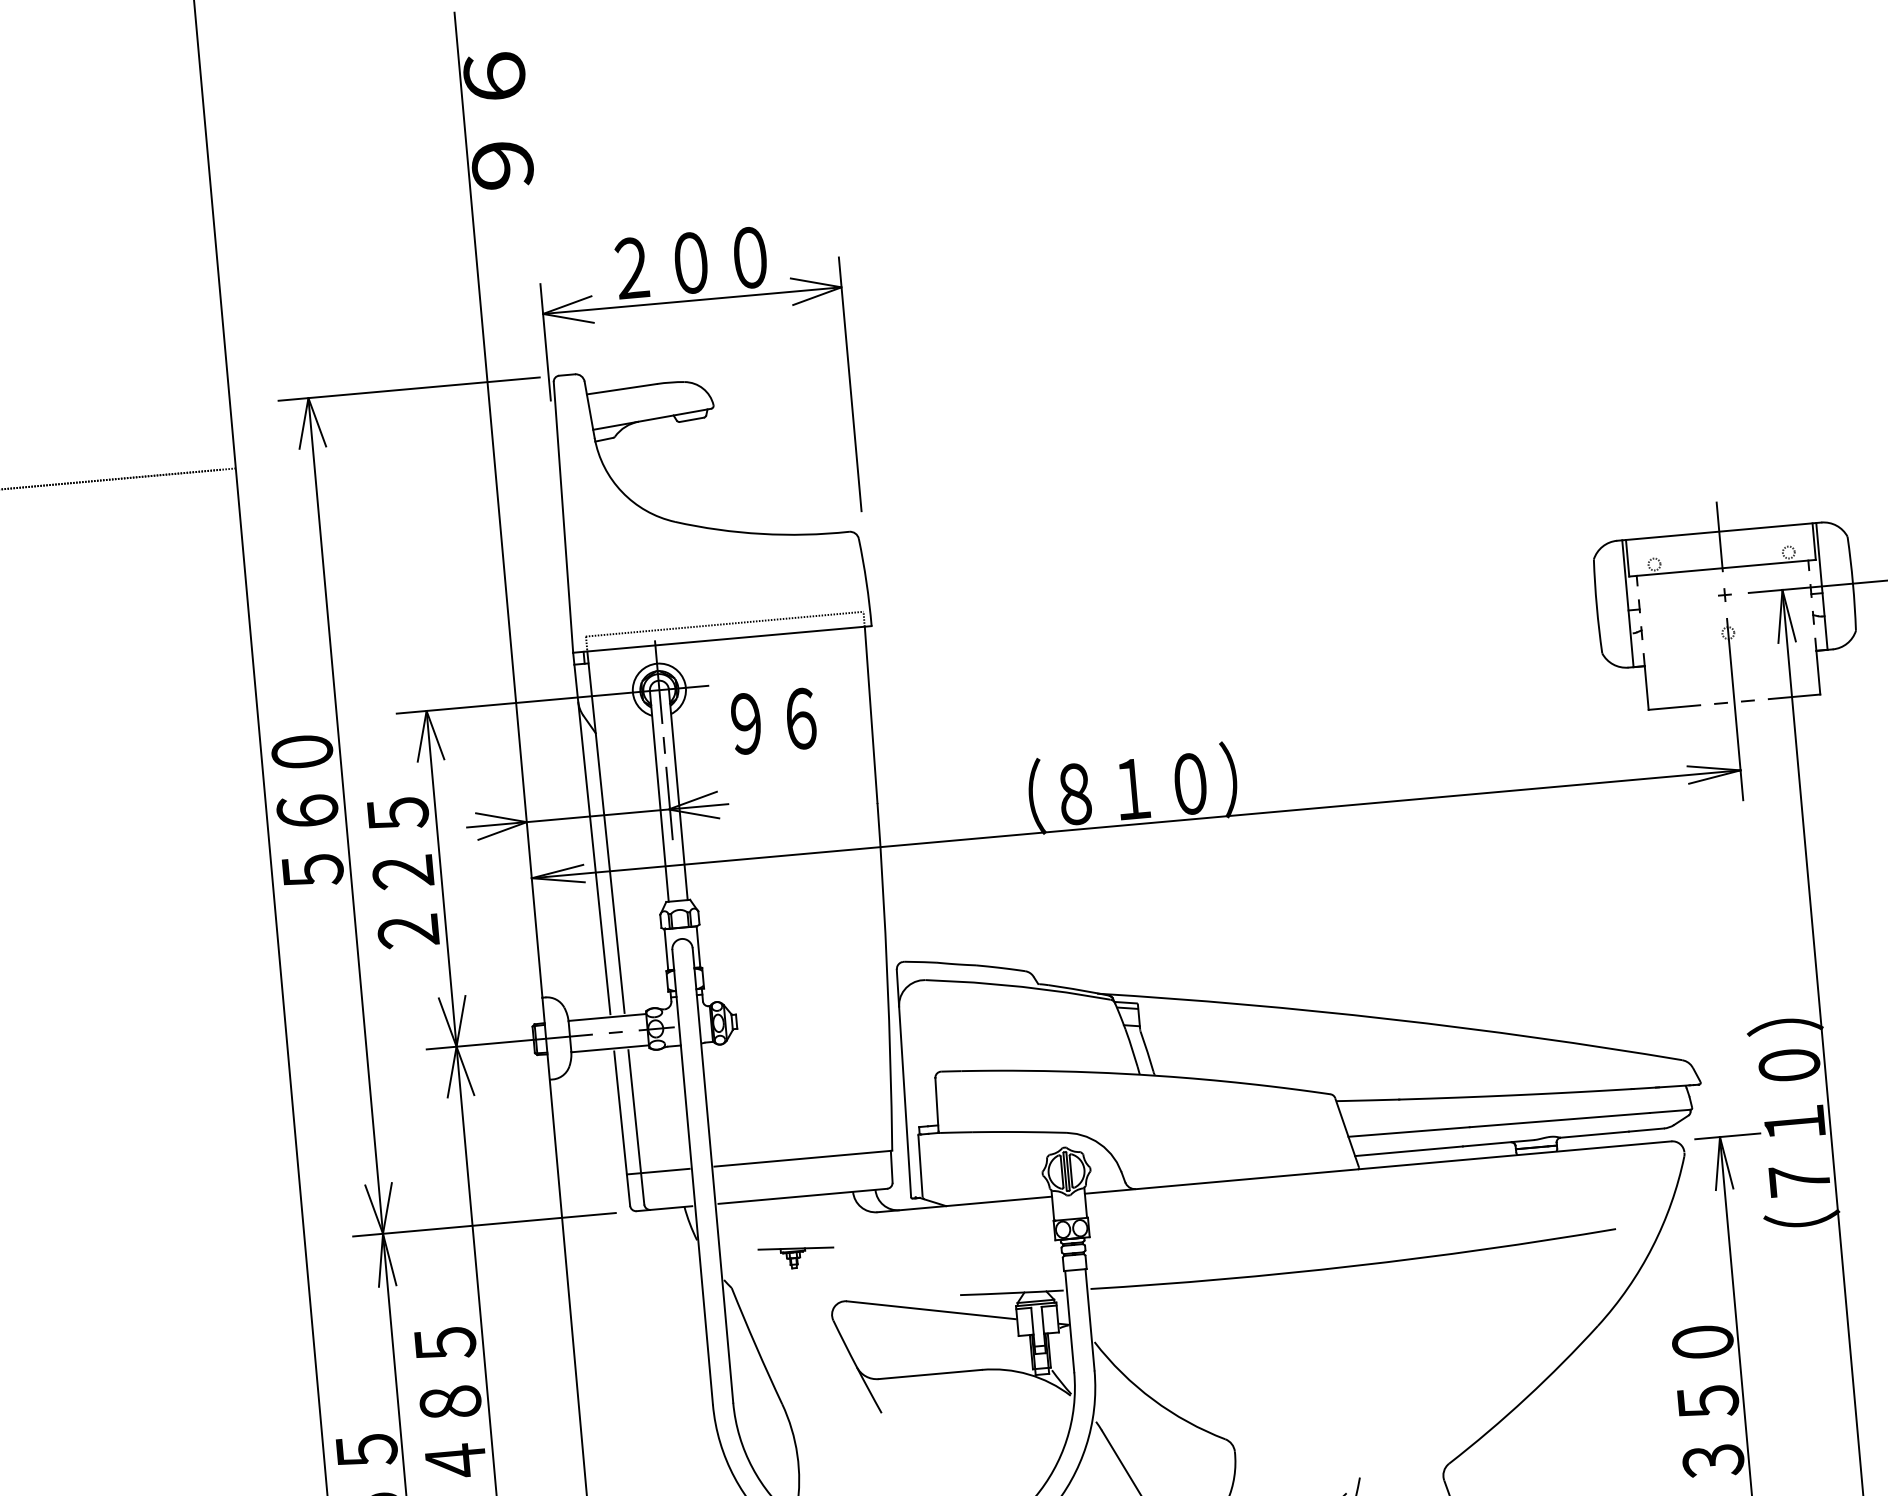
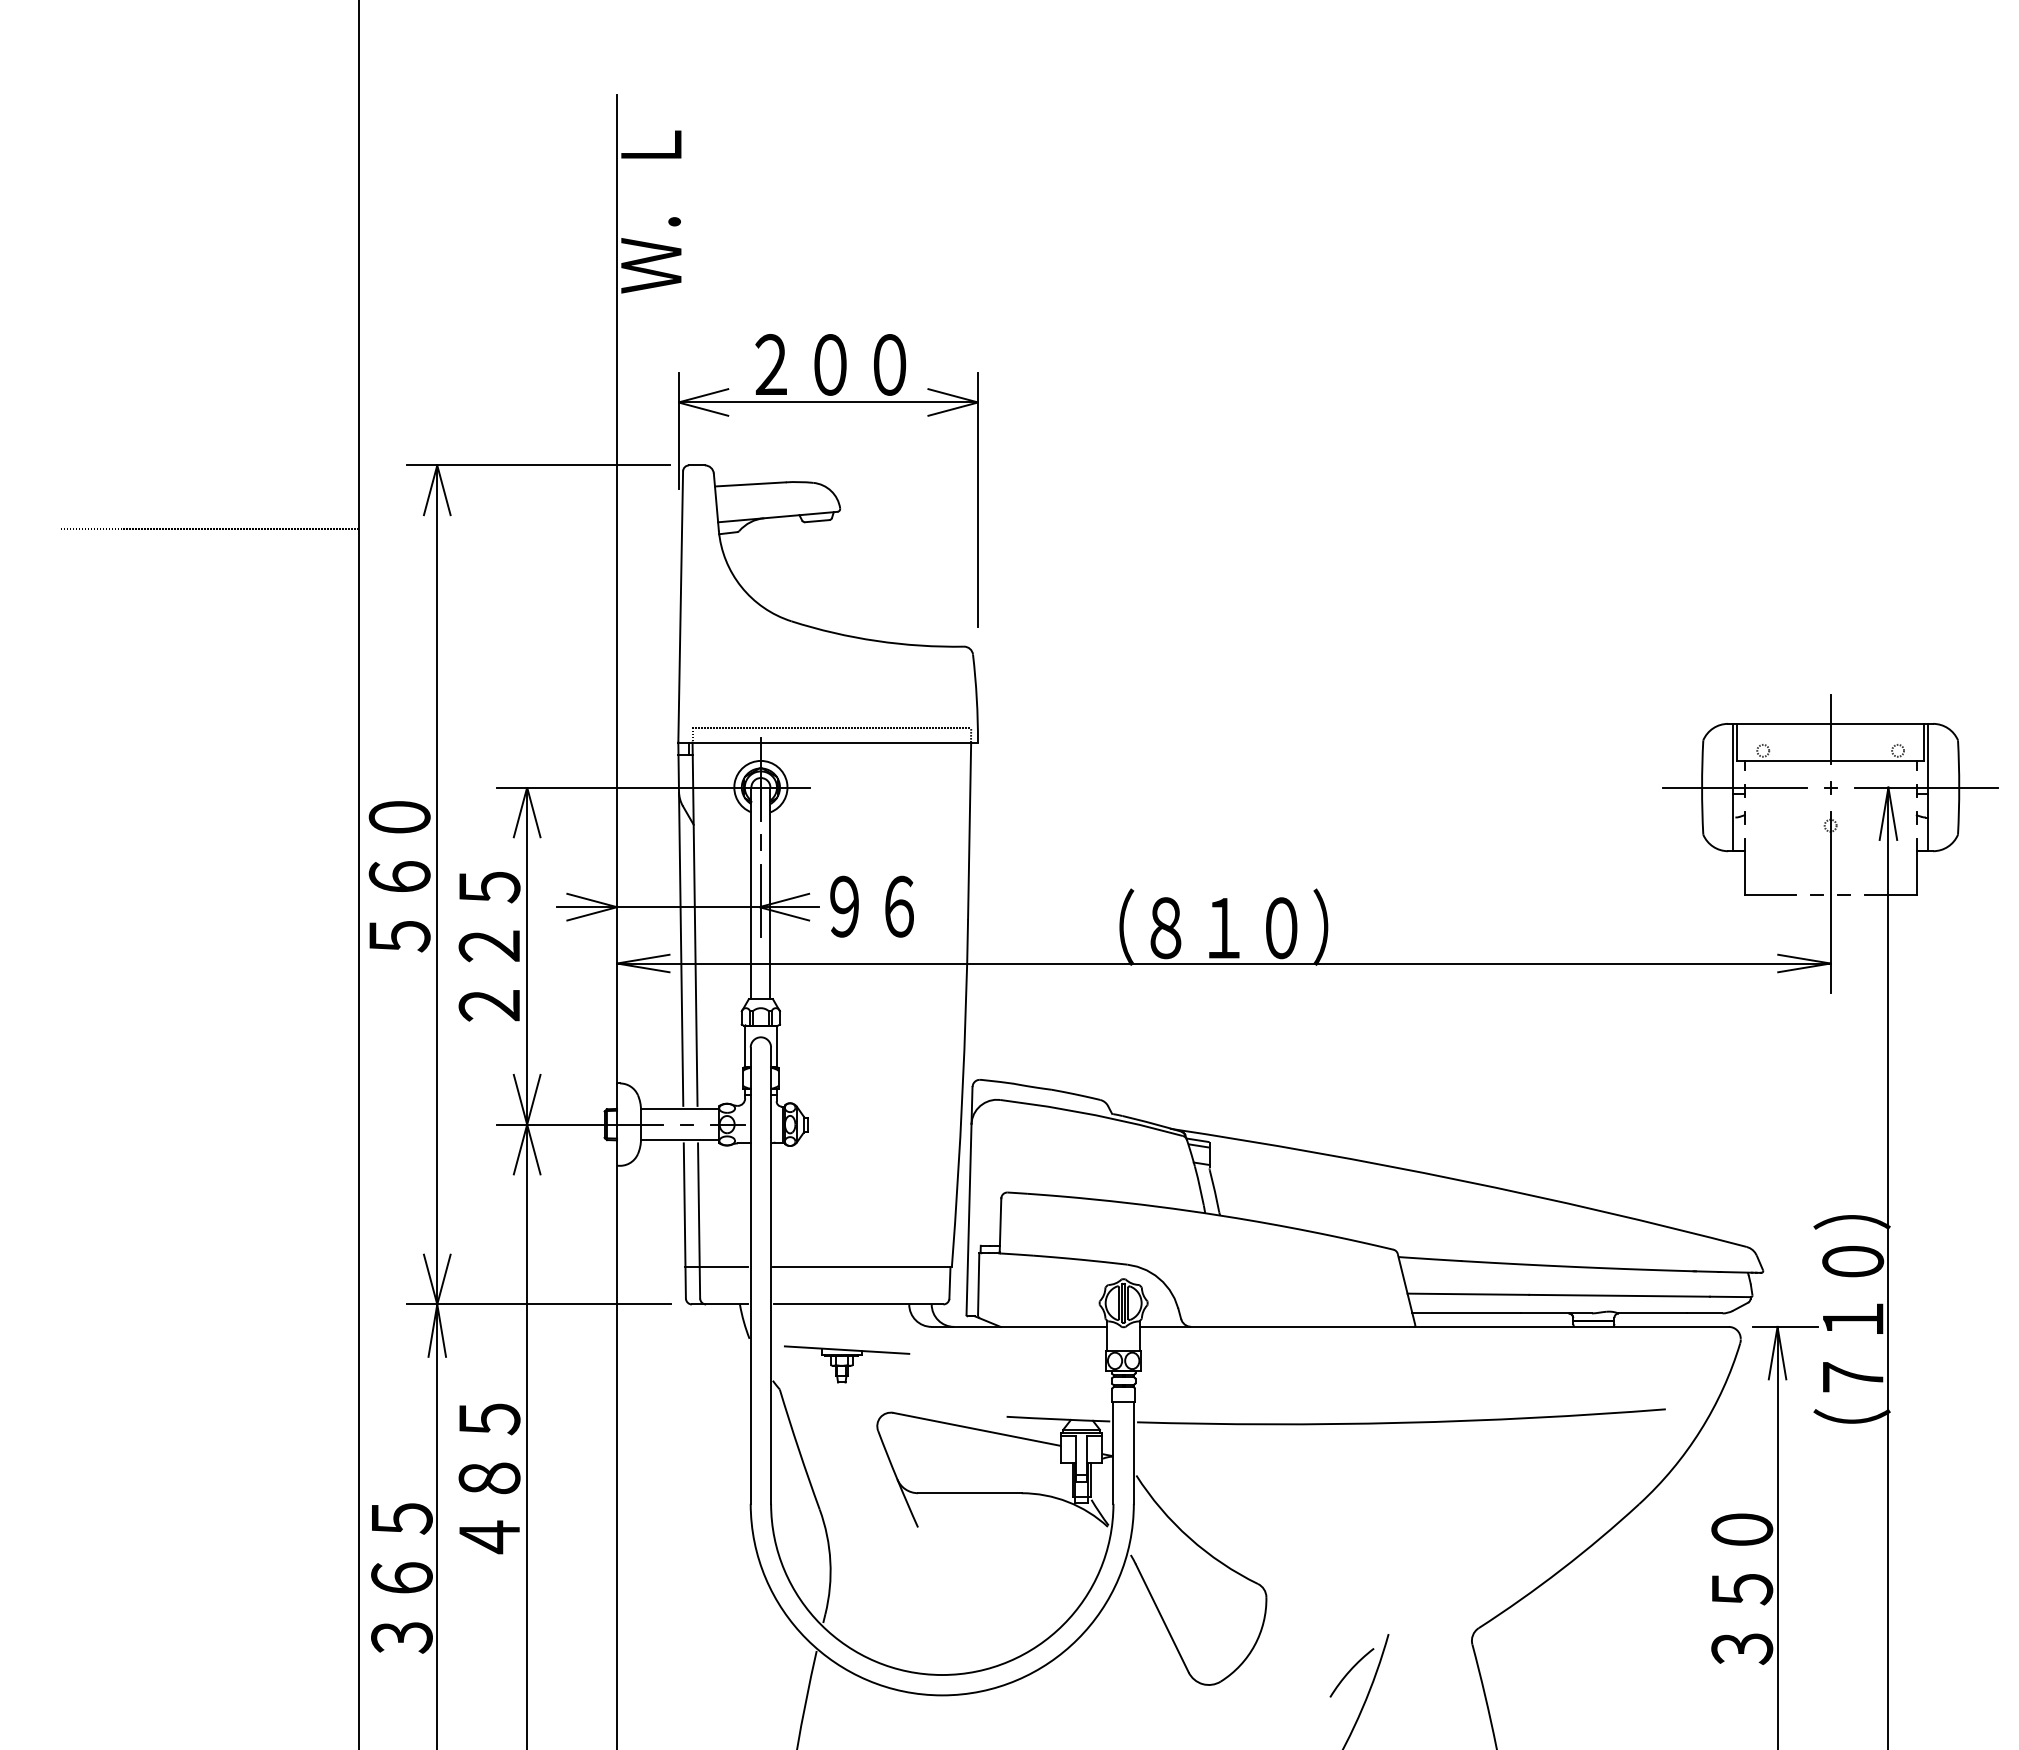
text: (499, 126) -> (651, 211), ９６ -> Ｗ．Ｌ
line: (1629, 603) -> (1734, 787), added
text: (773, 721) -> (871, 906), moved
part: (796, 1257) -> (847, 1364), size x1.67

